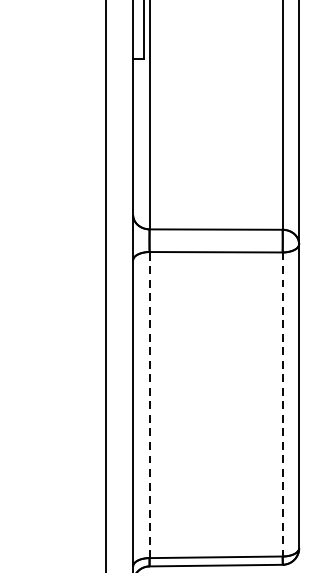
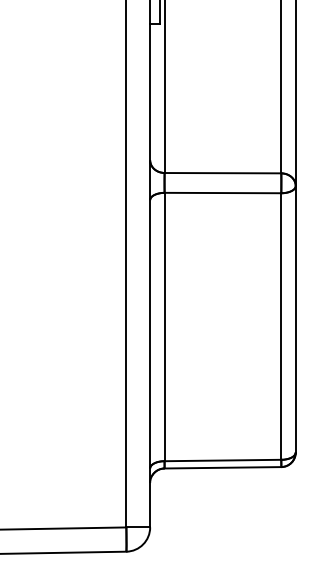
line: (149, 404) -> (164, 326), dashed -> solid
line: (282, 405) -> (281, 327), dashed -> solid

